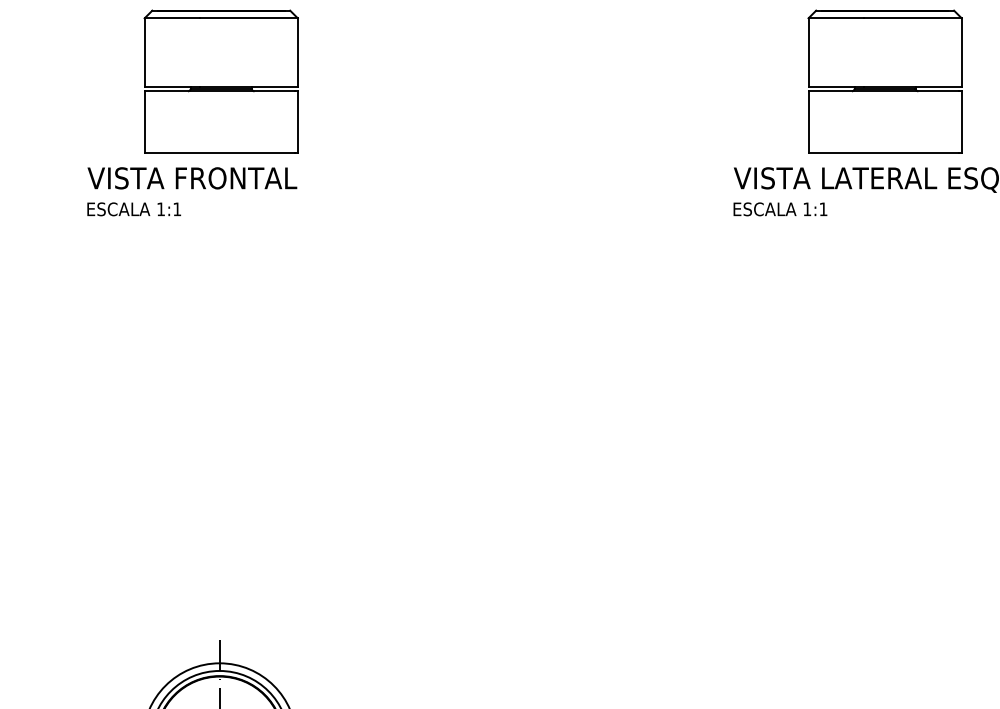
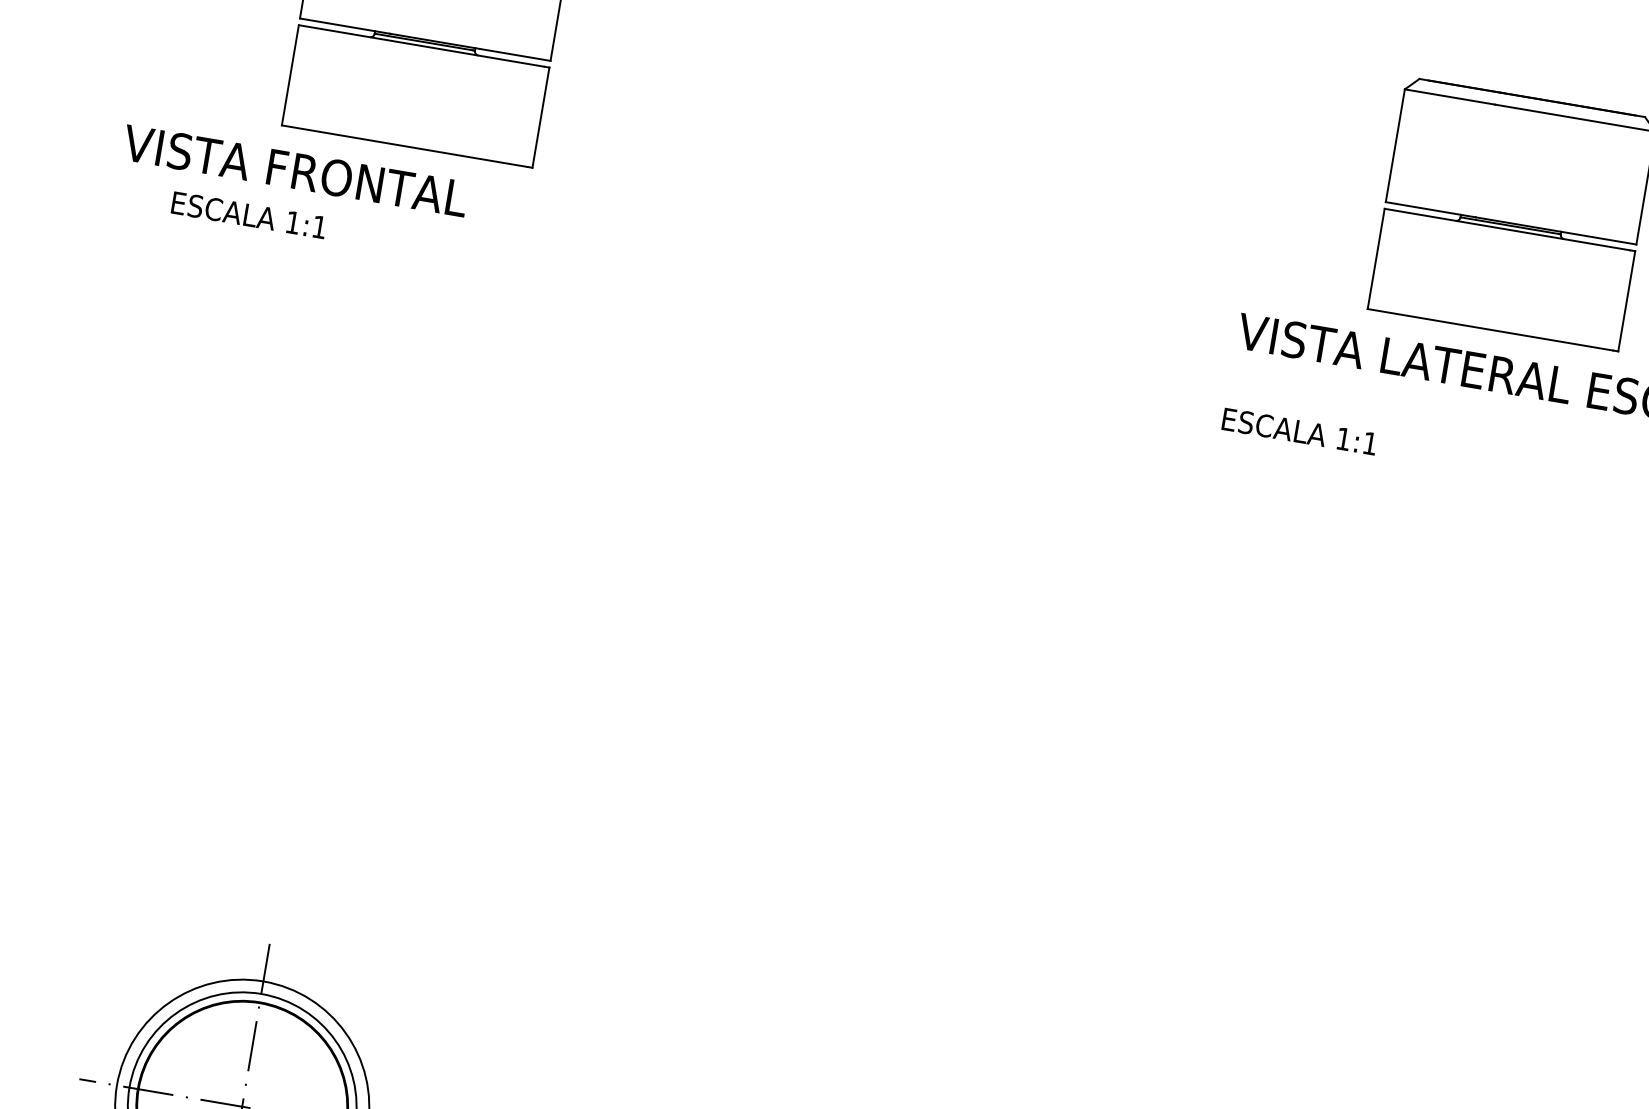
text: (192, 178) -> (295, 171), moved
text: (780, 209) -> (1299, 431), moved

